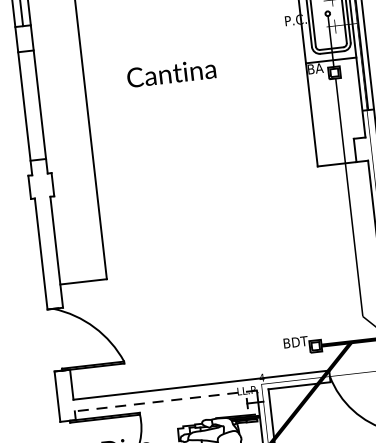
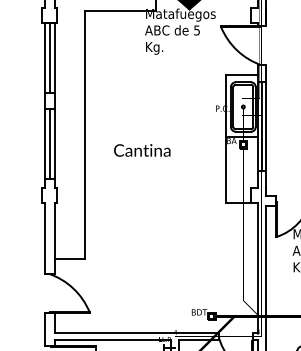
text: (171, 73) -> (142, 150), moved
line: (31, 105) -> (49, 143), added
line: (164, 401) -> (112, 340), dashed -> solid

